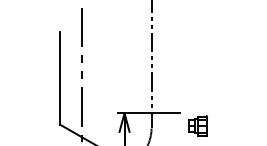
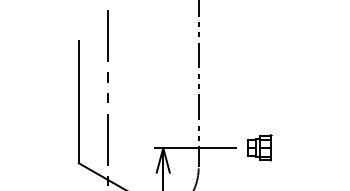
part: (198, 125) -> (260, 147), moved

